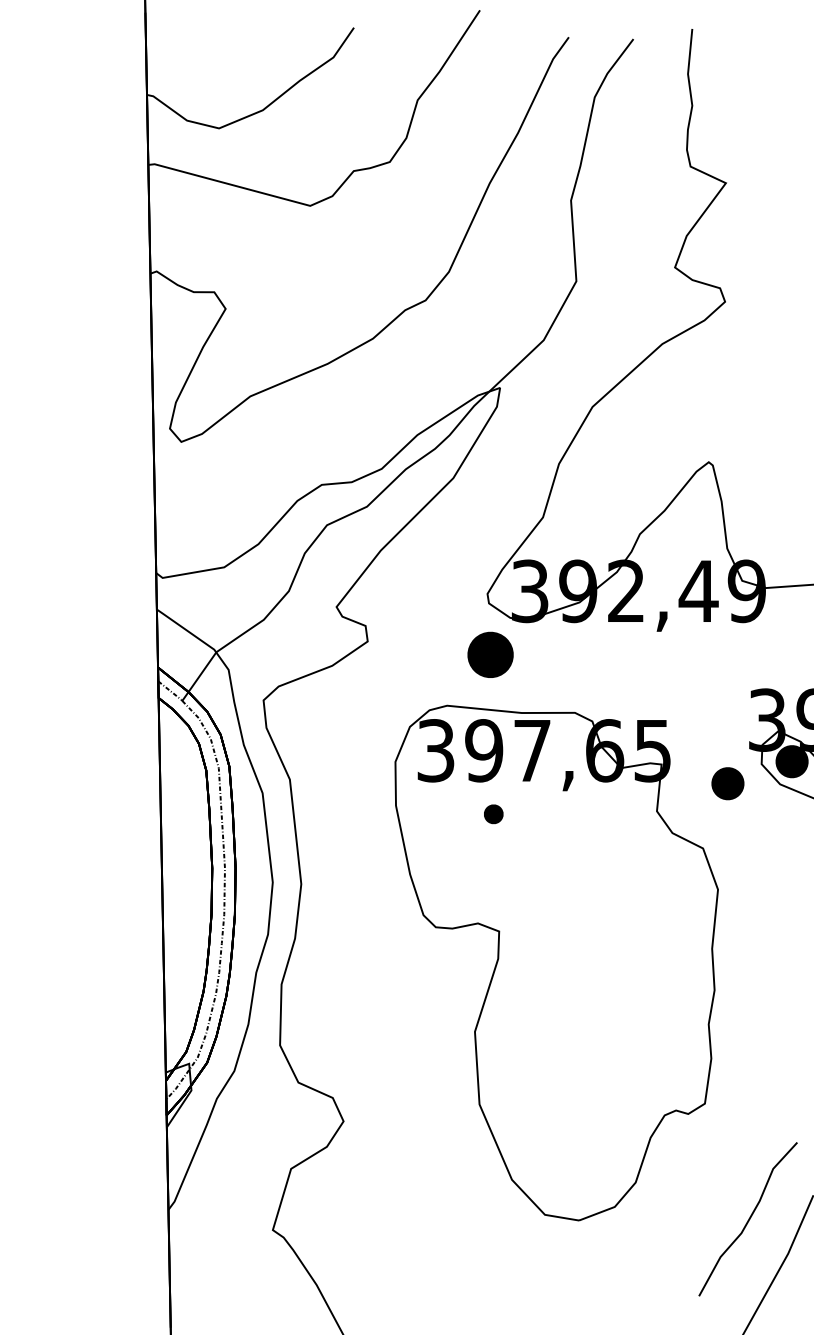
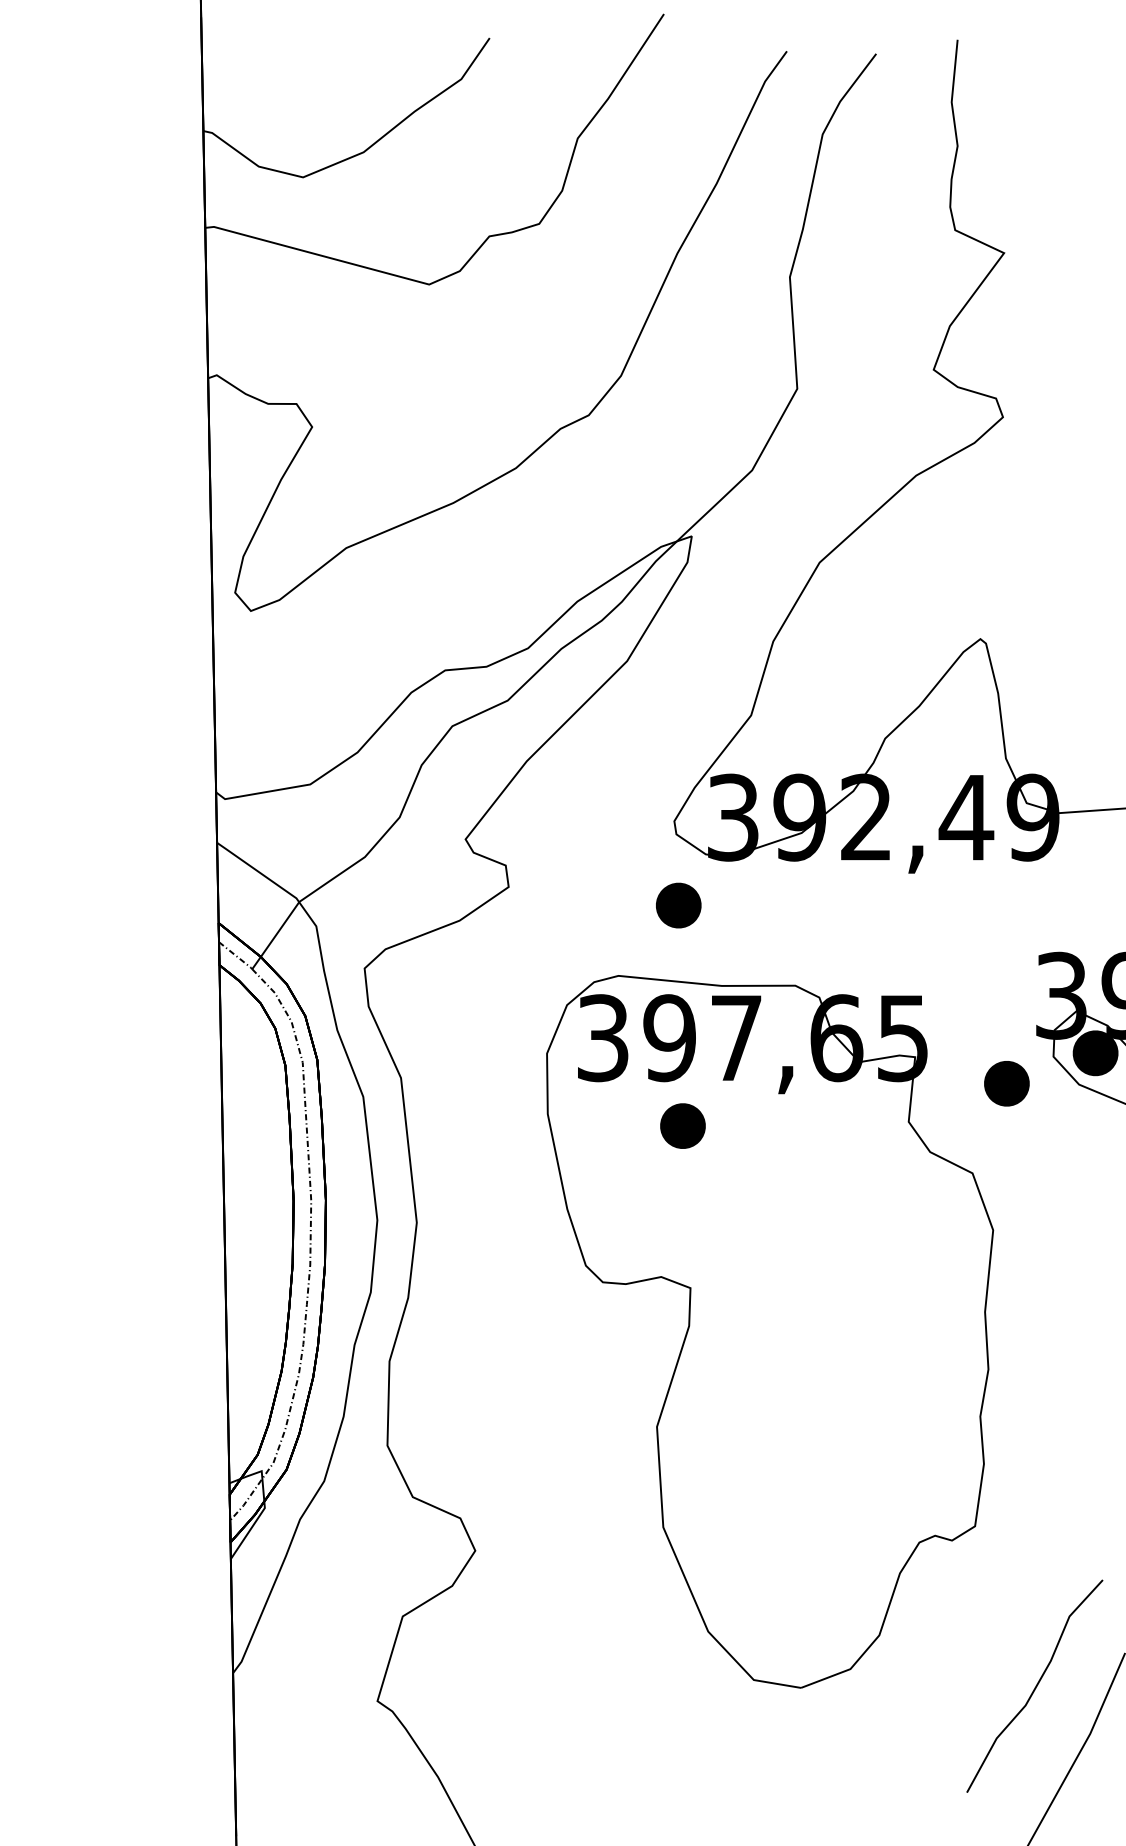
part: (490, 654) -> (678, 905), size x0.71
part: (493, 813) -> (682, 1125), size x1.67

